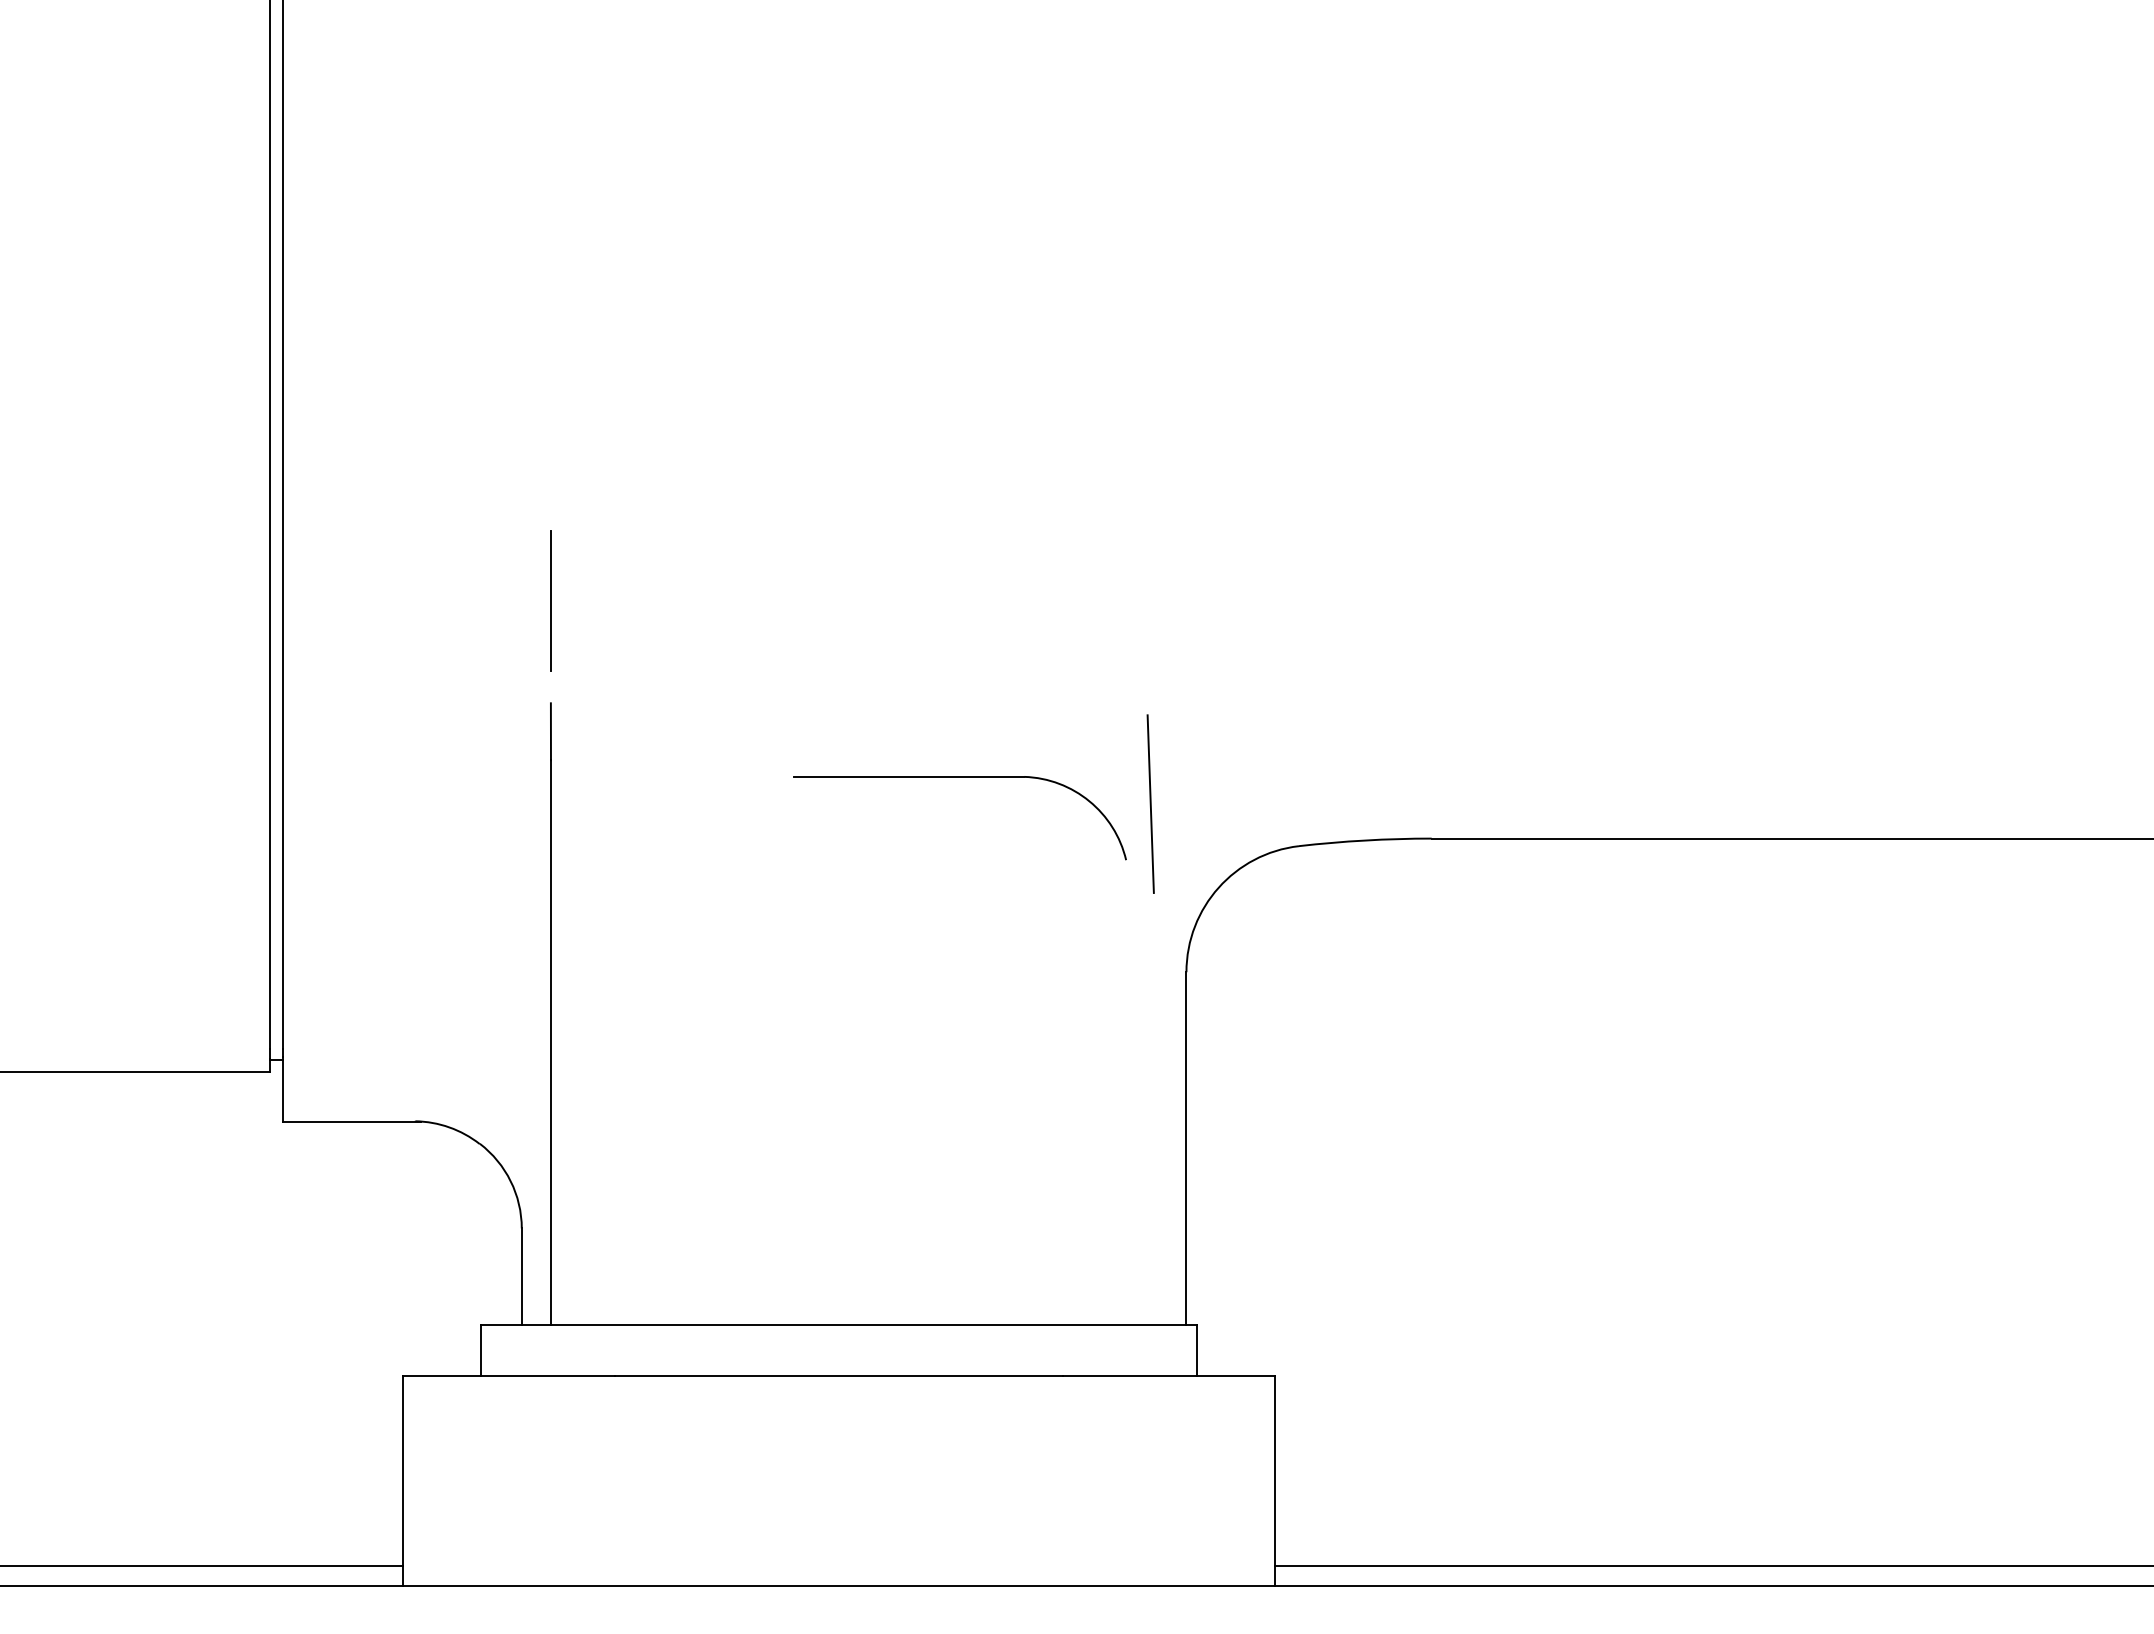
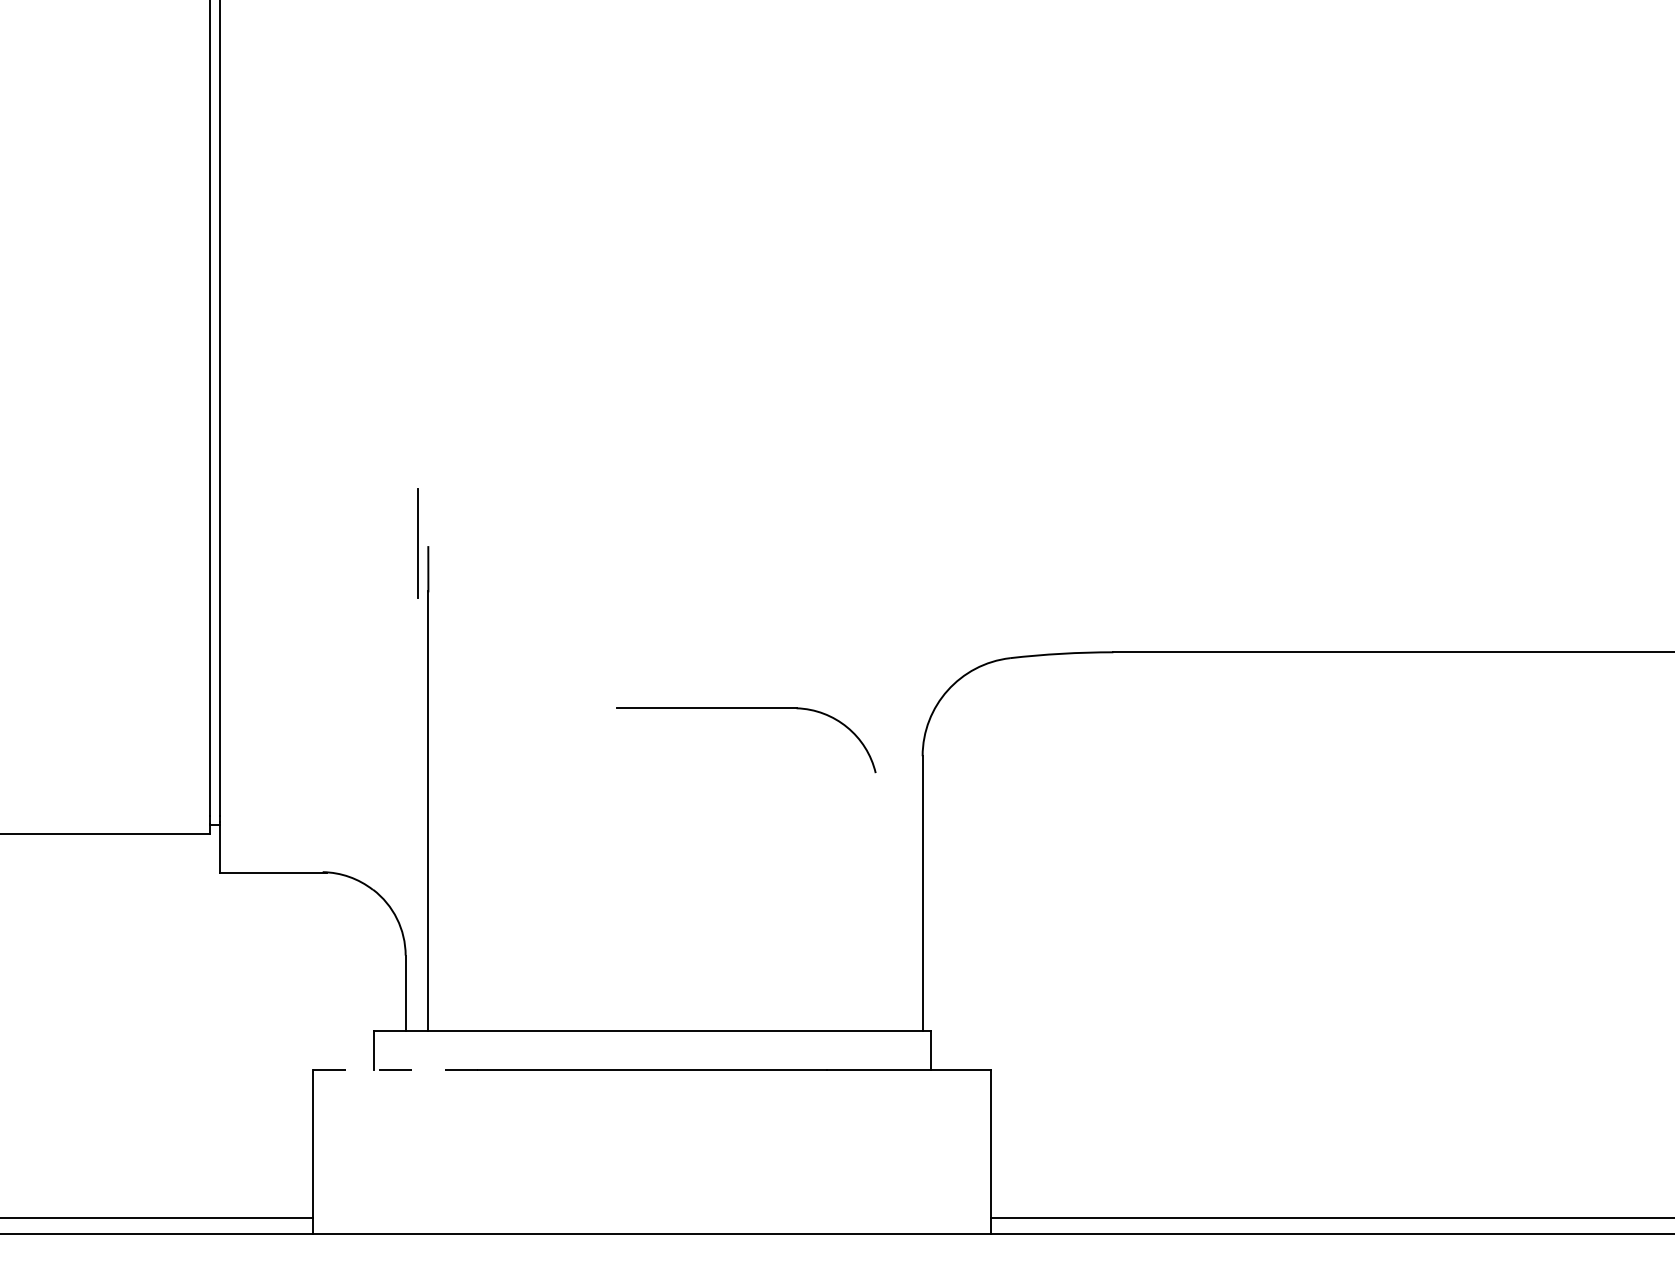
line: (549, 601) -> (417, 543), moved
part: (960, 777) -> (746, 708), moved
line: (1150, 804) -> (894, 625), removed
line: (510, 1376) -> (396, 1070), solid -> dashed

